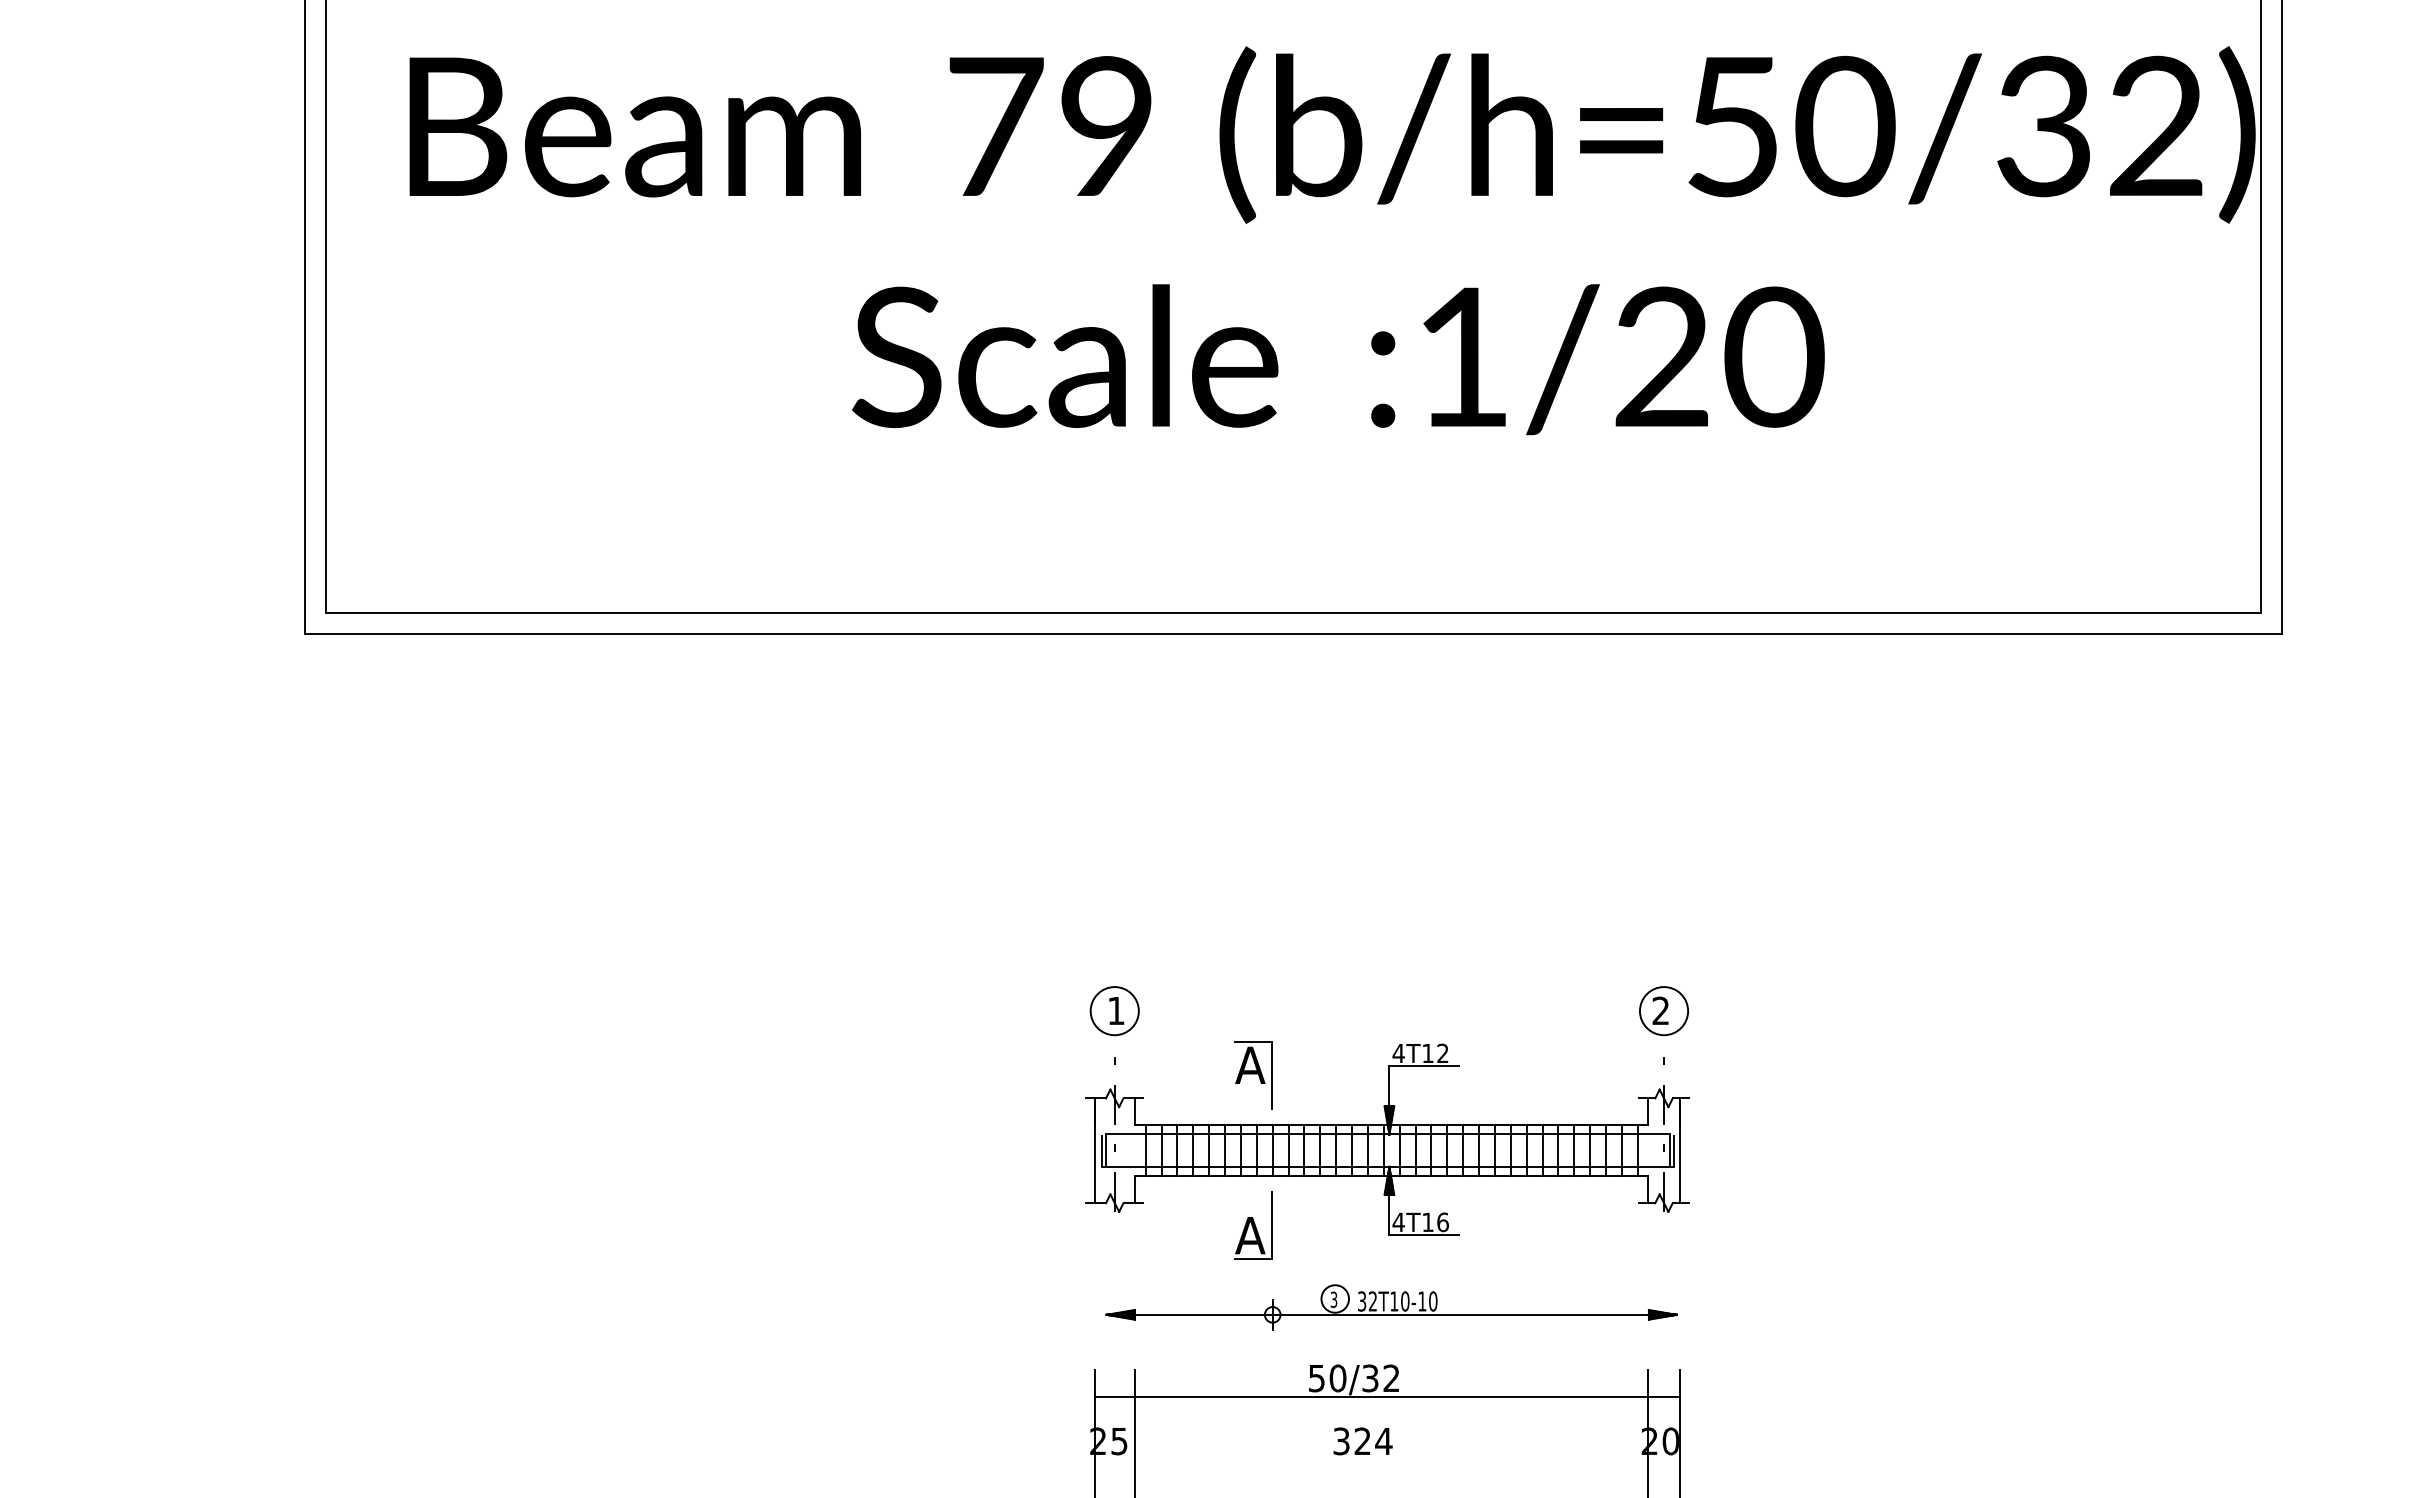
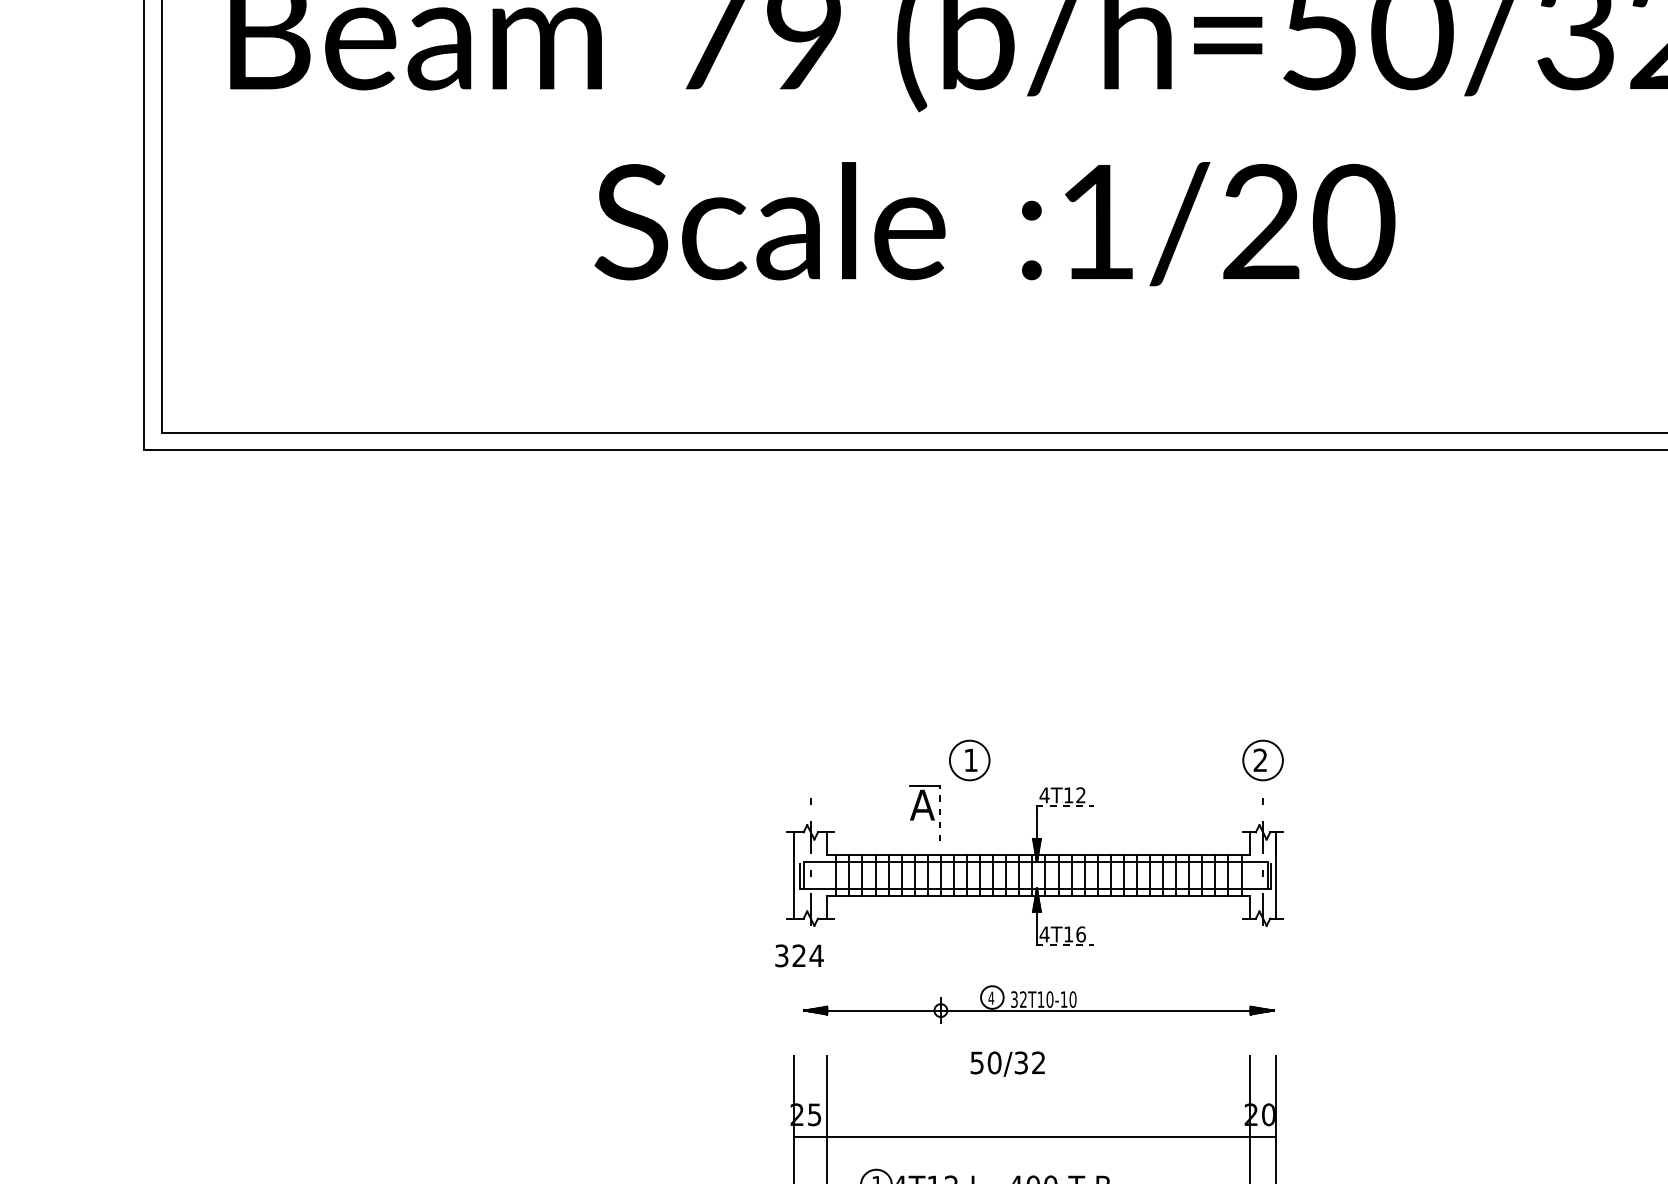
part: (1114, 1011) -> (969, 760), moved
line: (1424, 1066) -> (1065, 806), solid -> dashed
line: (1271, 1075) -> (939, 813), solid -> dashed
part: (1253, 1225) -> (925, 937), removed
line: (1424, 1235) -> (1065, 945), solid -> dashed
text: (1333, 1299) -> (990, 997), 3 -> 4
line: (1386, 1396) -> (1034, 1137), moved
text: (1362, 1441) -> (799, 955), moved

